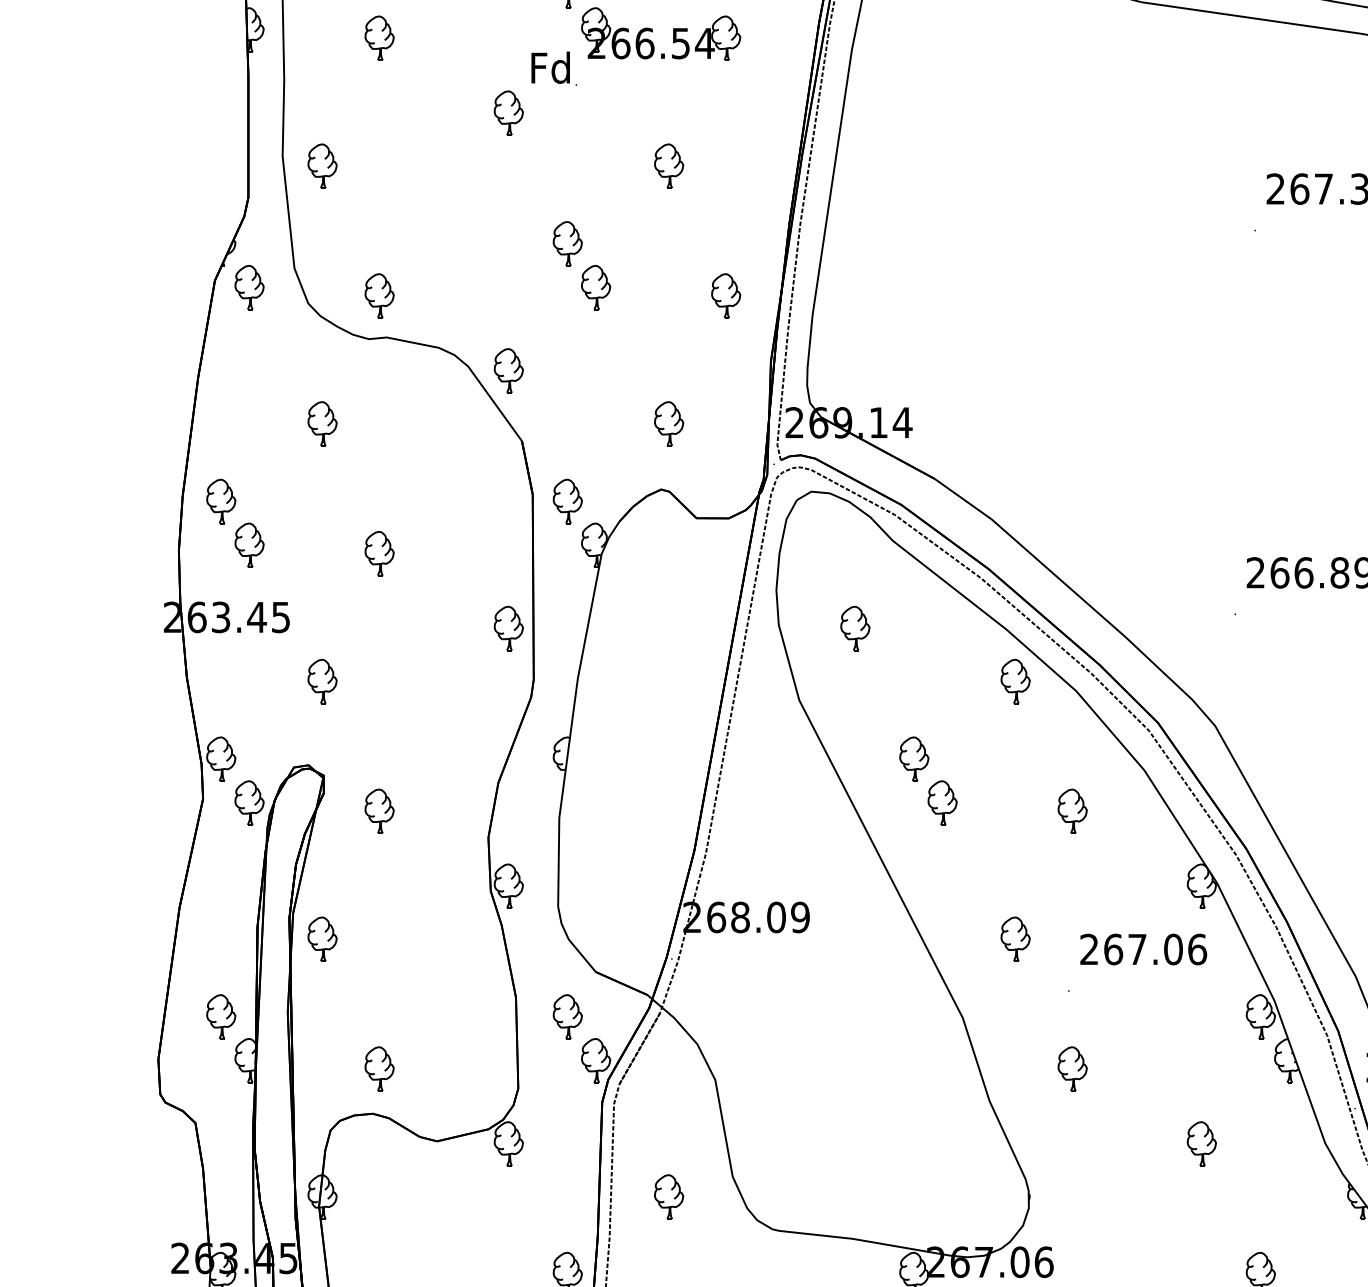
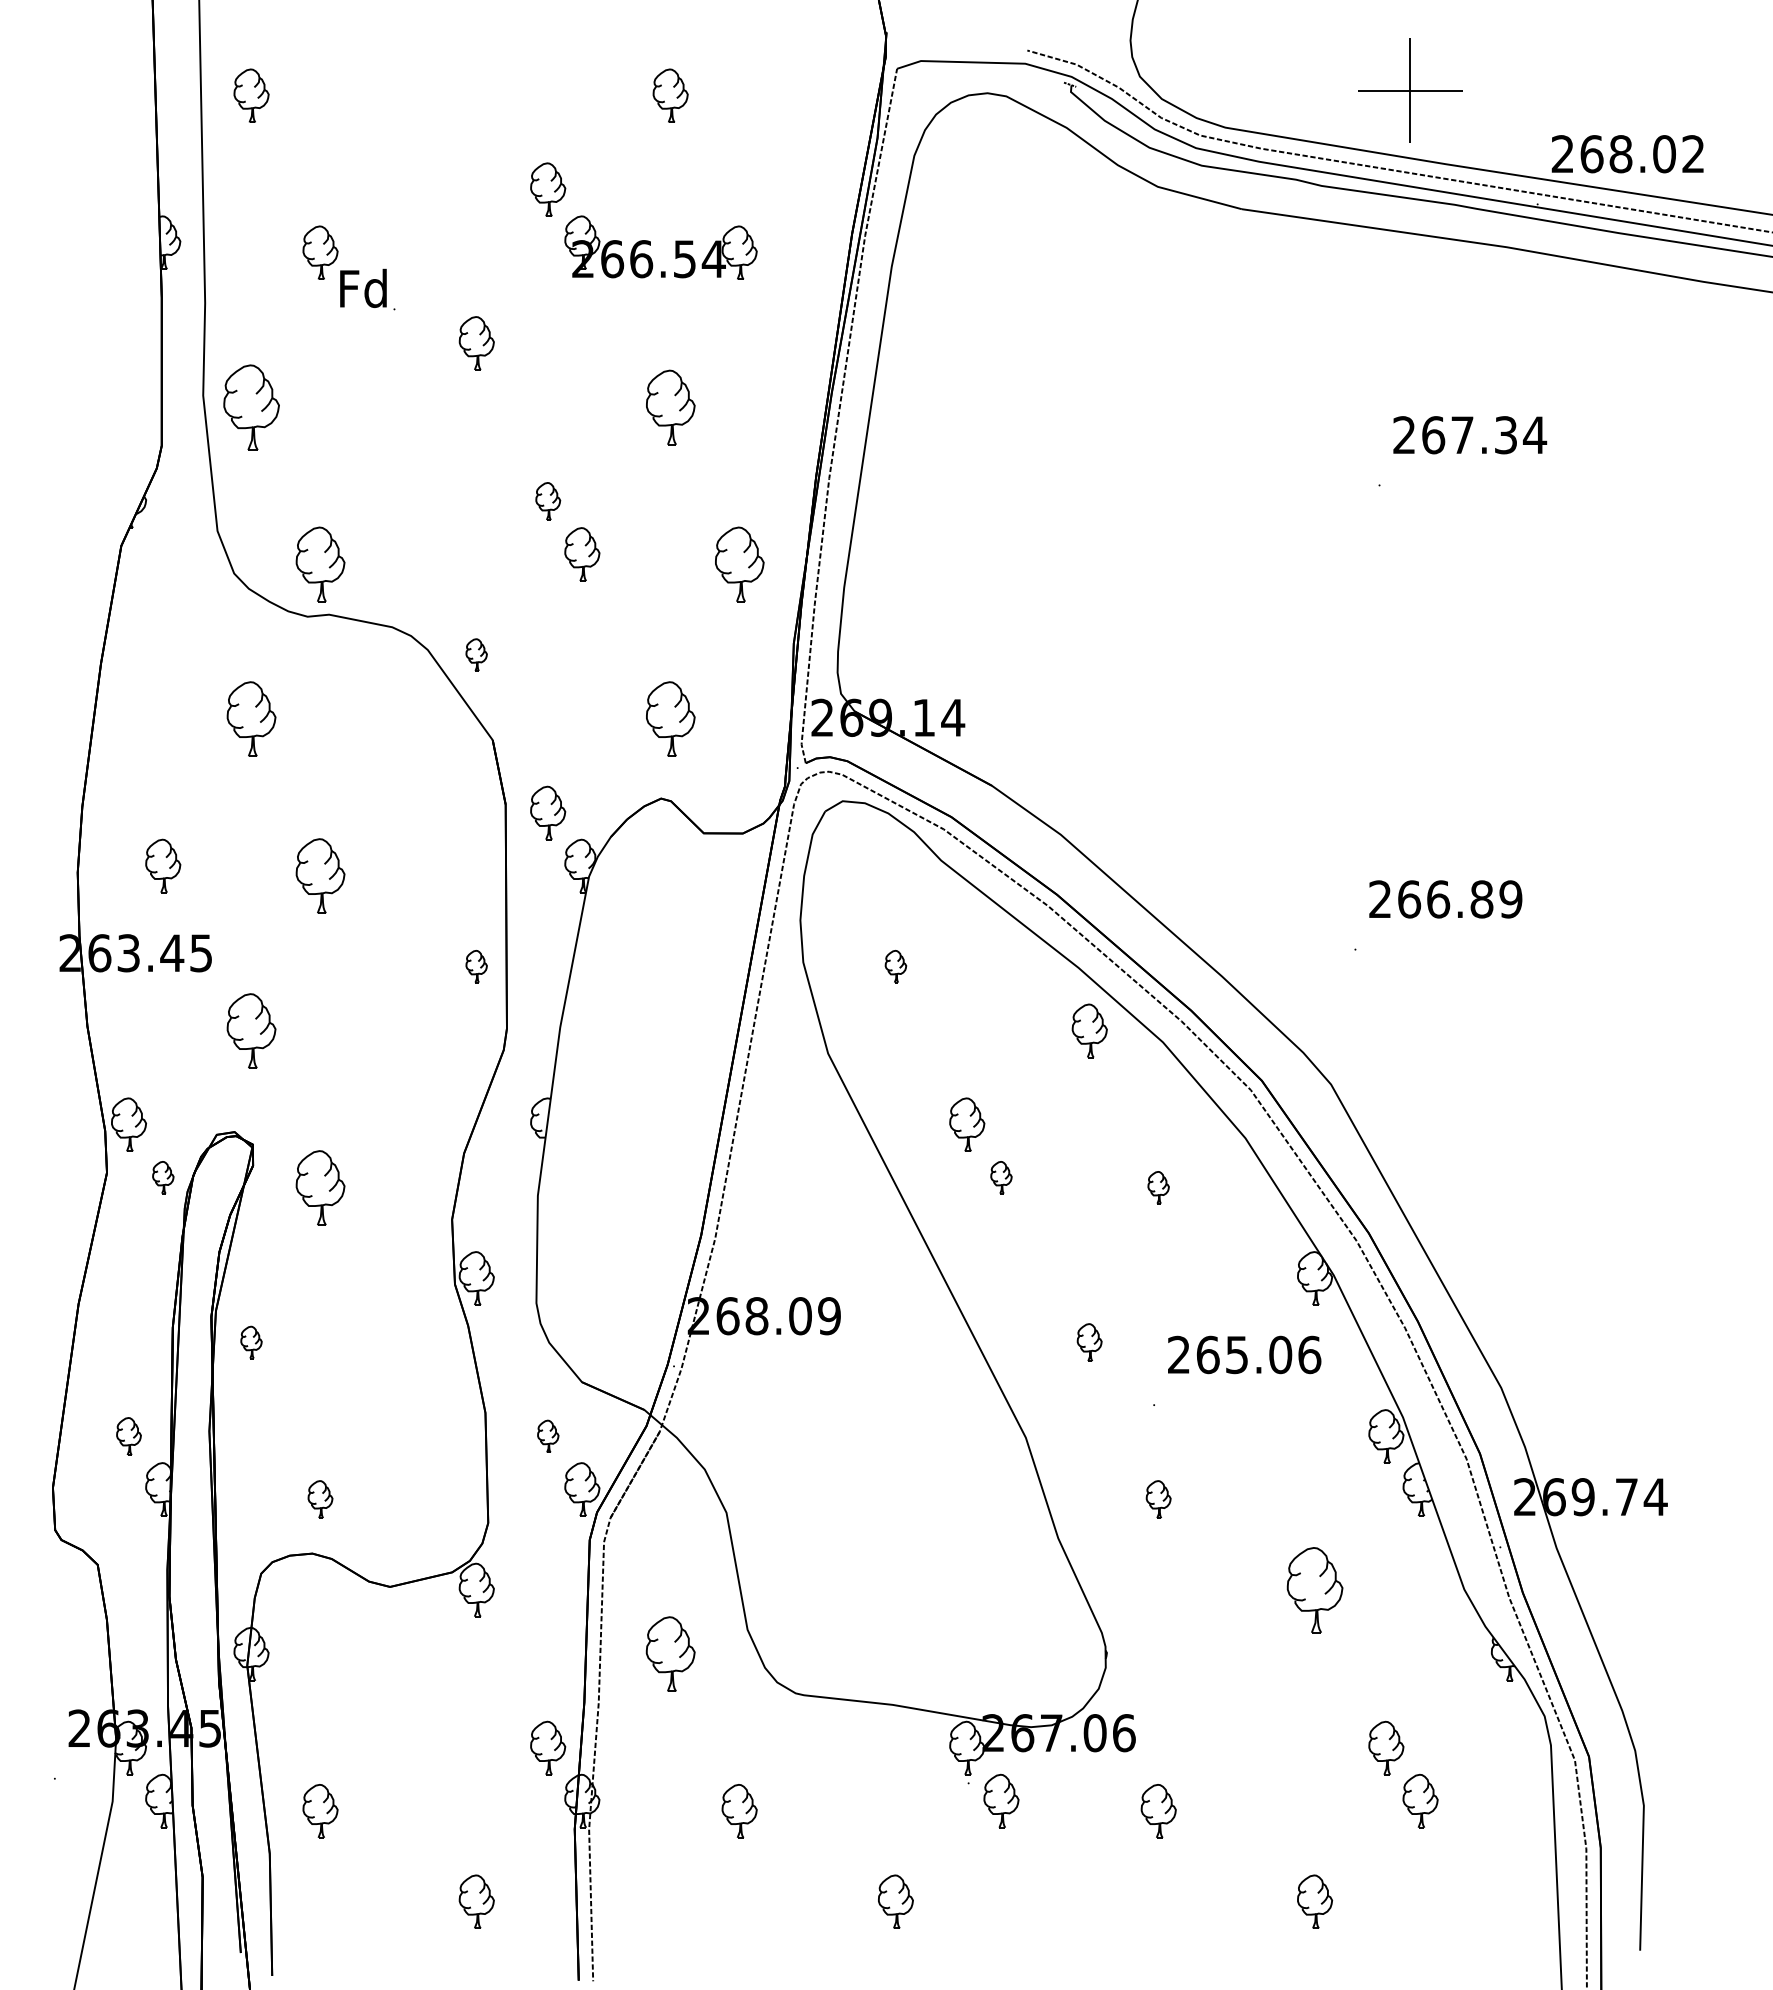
text: (554, 68) -> (367, 289), moved
part: (322, 166) -> (251, 407), size x1.6
part: (668, 166) -> (670, 407), size x1.4
part: (568, 243) -> (548, 501), size x0.7
part: (249, 287) -> (163, 554), removed
part: (379, 295) -> (320, 564), size x1.4
part: (726, 295) -> (739, 564), size x1.4
part: (508, 370) -> (476, 654), size x0.6
part: (322, 424) -> (251, 719), size x1.4
part: (668, 424) -> (670, 719), size x1.4
part: (220, 501) -> (128, 812), removed
part: (379, 553) -> (320, 876), size x1.4
part: (508, 628) -> (476, 966), size x0.6
part: (855, 628) -> (895, 966), size x0.6
part: (322, 681) -> (251, 1030), size x1.4
part: (249, 802) -> (163, 1177), size x0.6
part: (942, 802) -> (1001, 1177), size x0.6
part: (379, 811) -> (320, 1187), size x1.4
part: (1072, 811) -> (1158, 1187), size x0.6
part: (322, 939) -> (251, 1342), size x0.6
part: (1015, 939) -> (1089, 1342), size x0.7
text: (1136, 949) -> (1236, 1355), 267.06 -> 265.06
part: (220, 1016) -> (128, 1436), size x0.7
part: (568, 1016) -> (548, 1436), size x0.6
part: (379, 1069) -> (320, 1499), size x0.7
part: (1072, 1069) -> (1158, 1499), size x0.7
part: (1201, 1143) -> (1314, 1589), size x1.6
part: (668, 1197) -> (670, 1654), size x1.4

